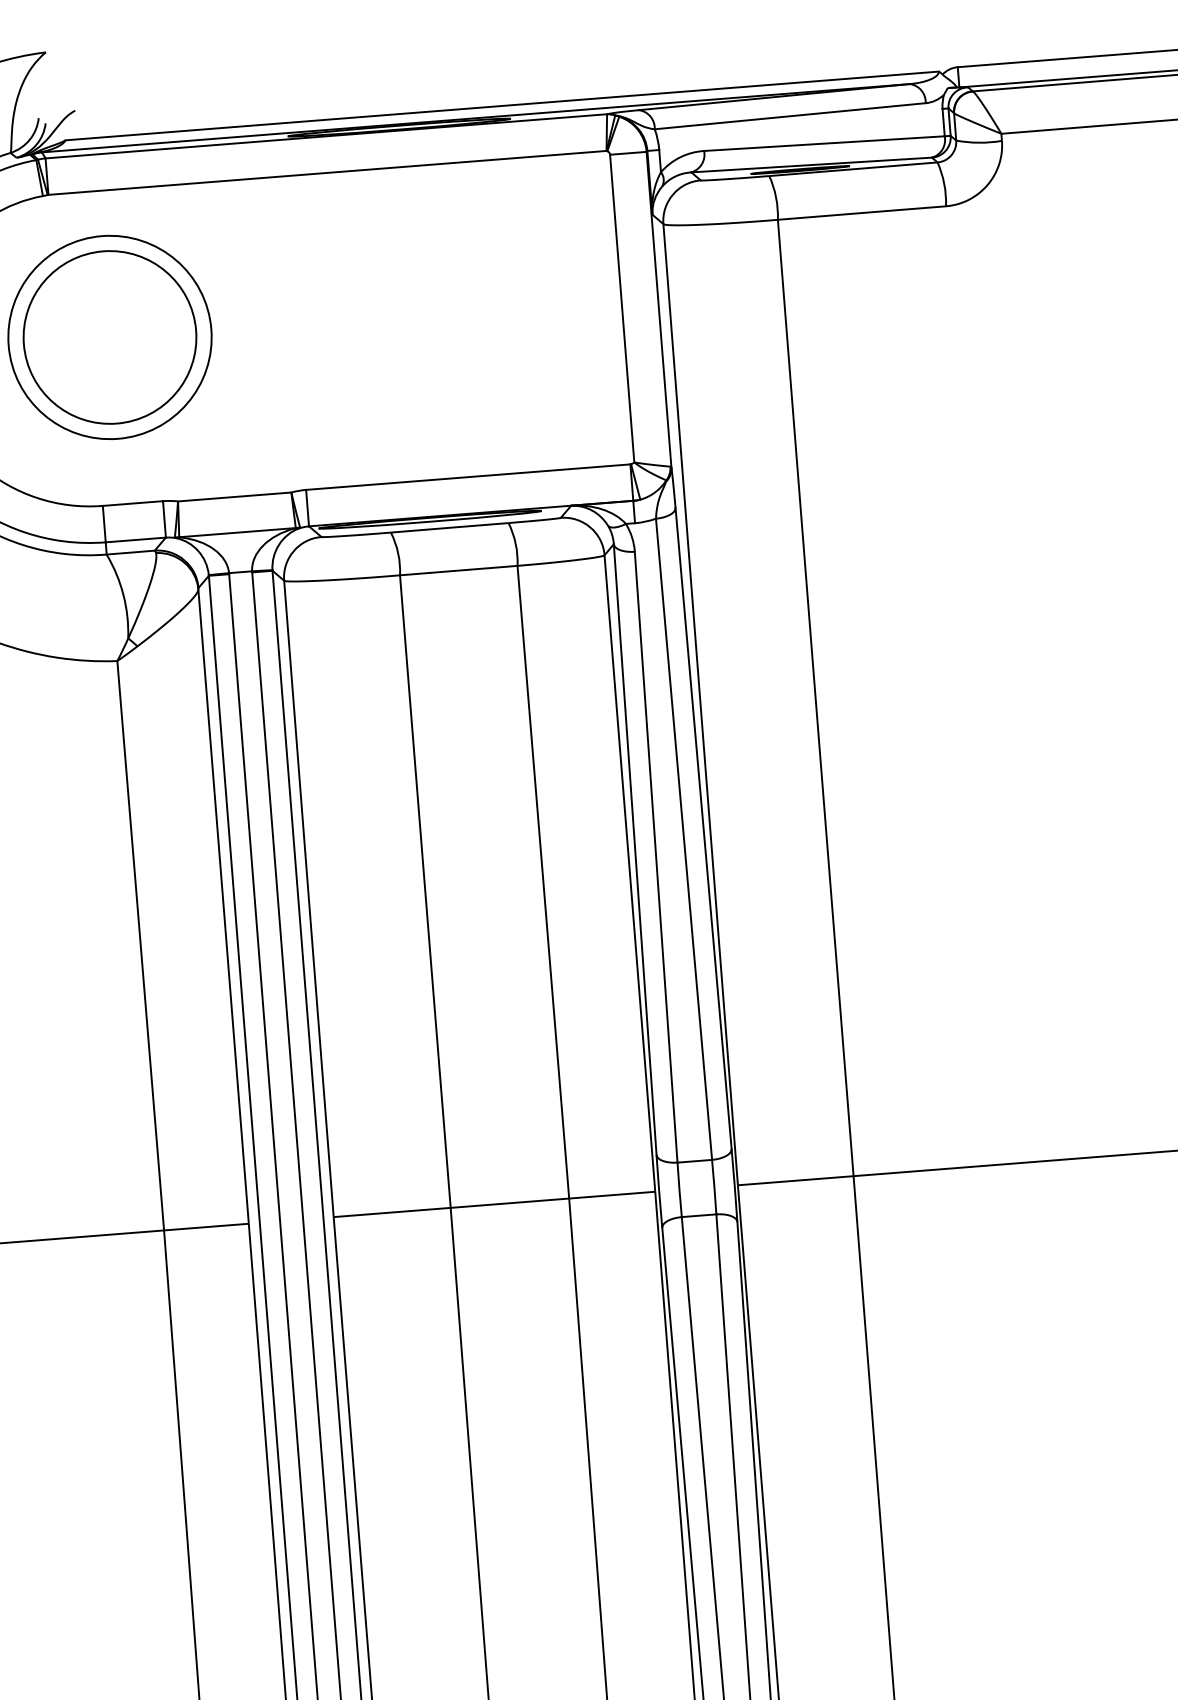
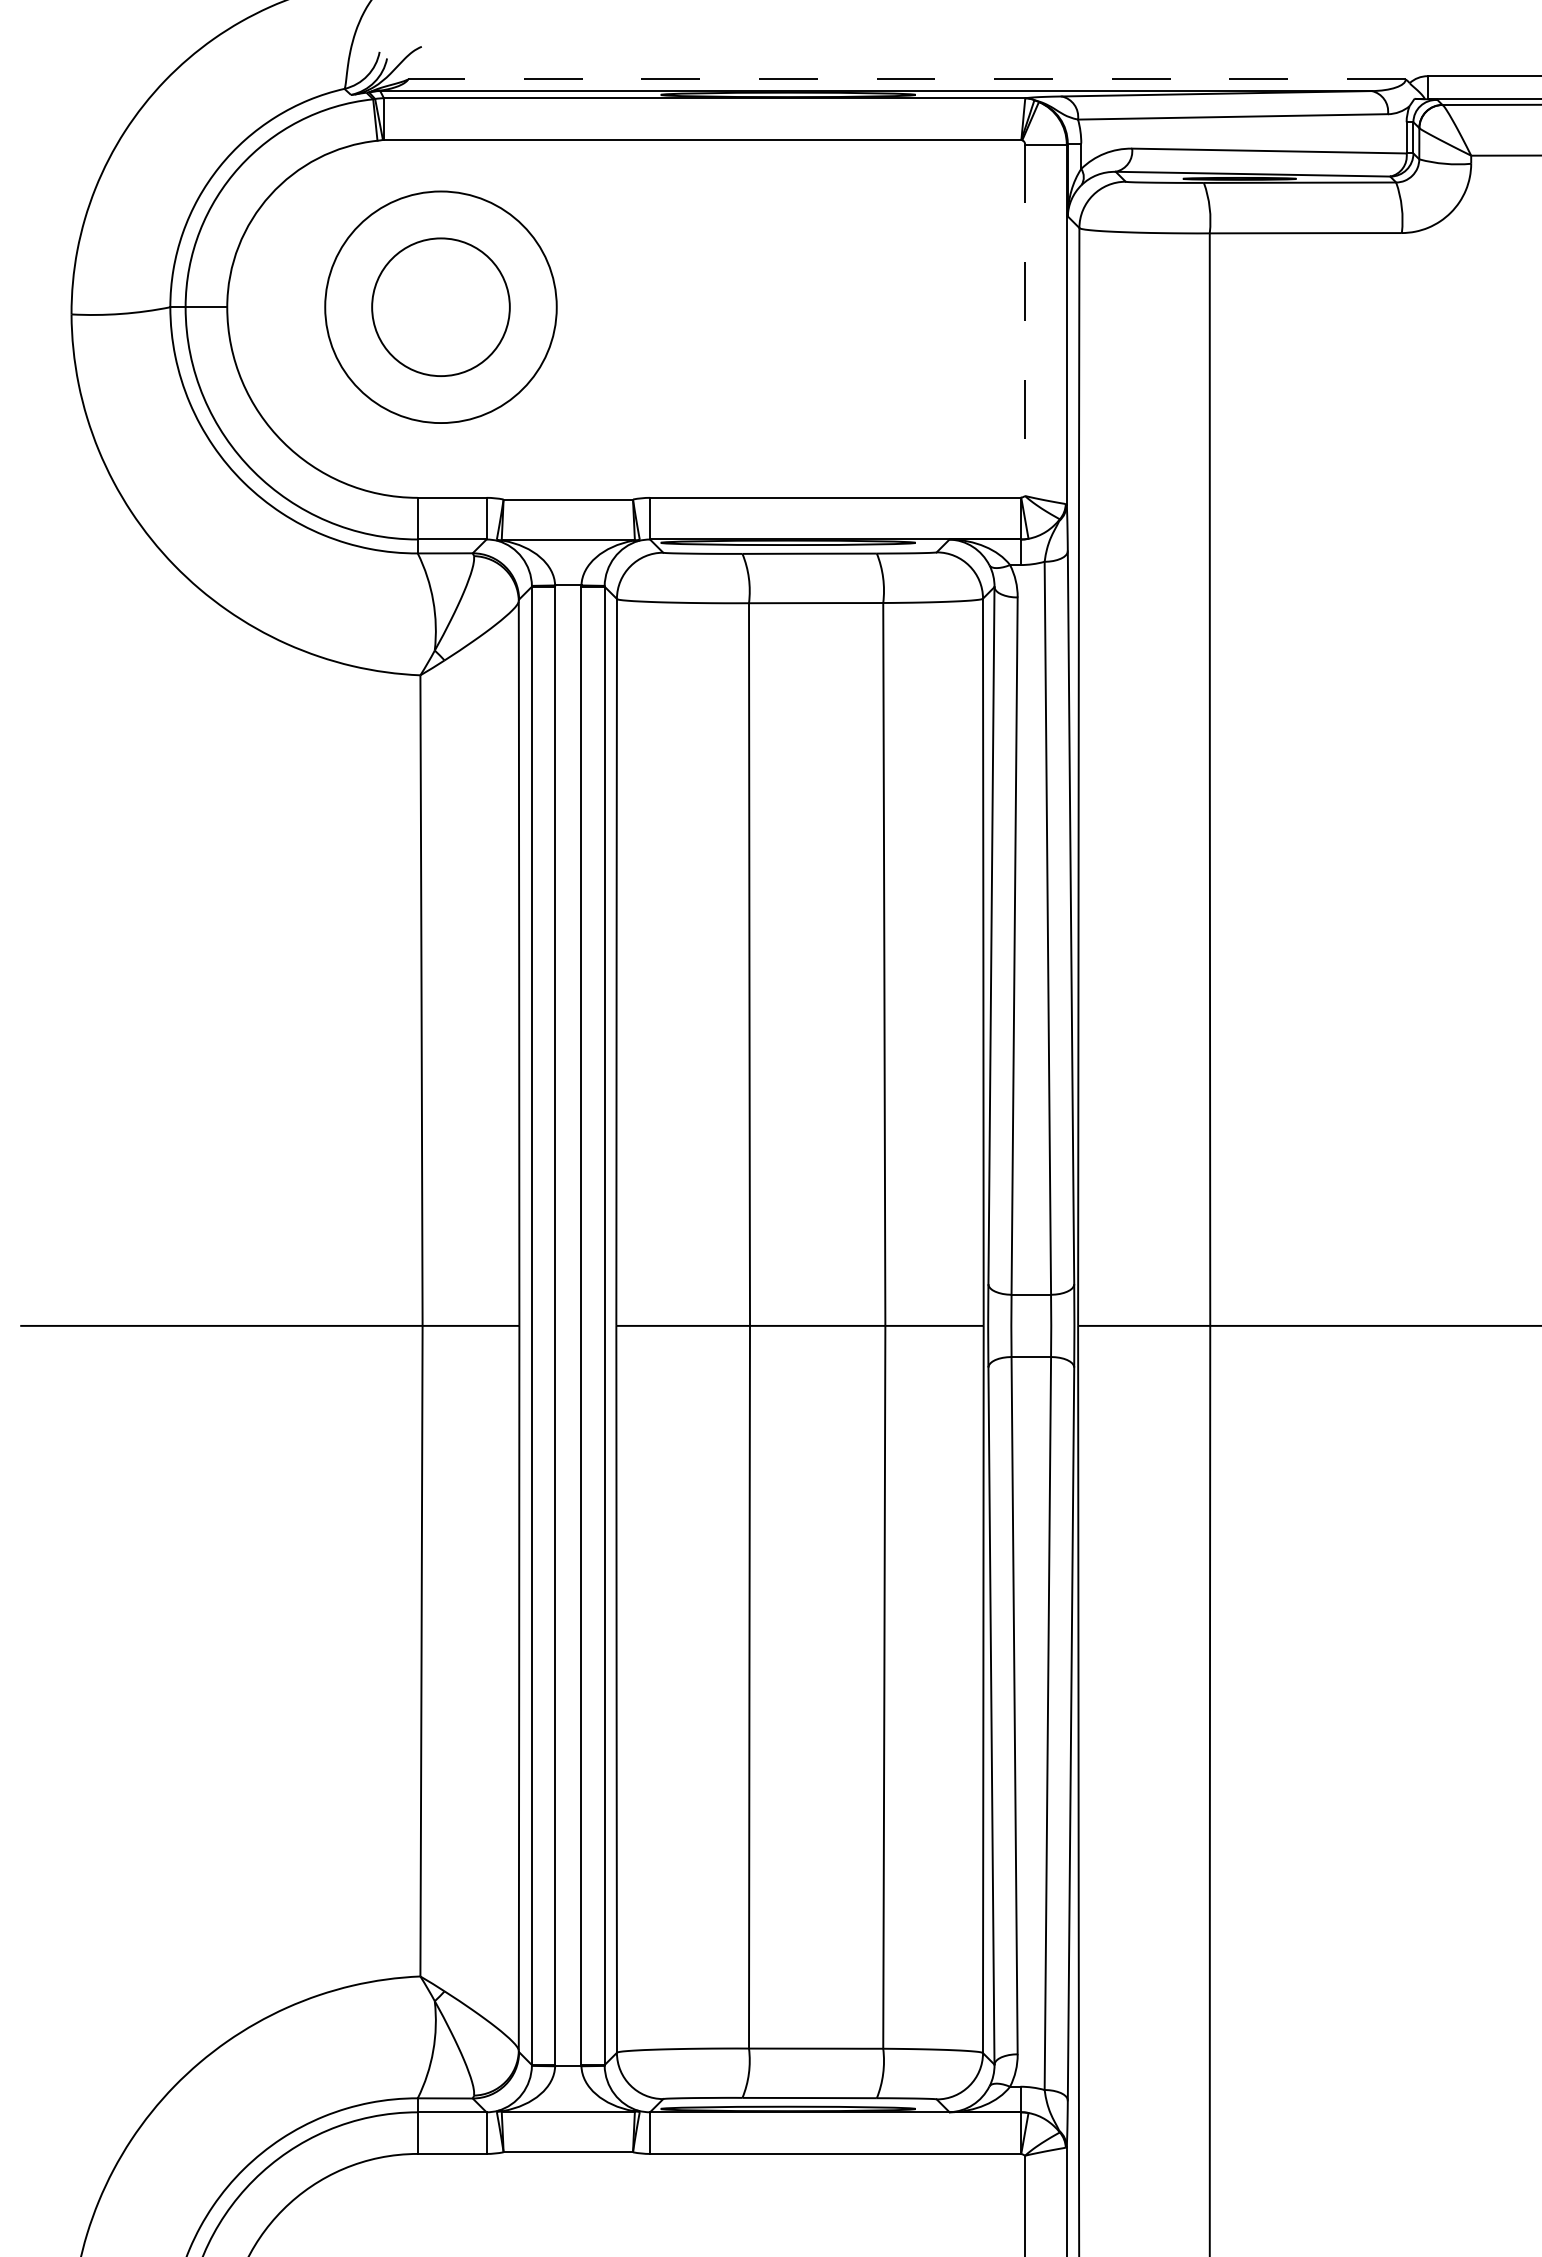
line: (502, 105) -> (907, 79), solid -> dashed
line: (622, 308) -> (1025, 320), solid -> dashed
circle: (109, 336) -> (440, 306), size x0.7

